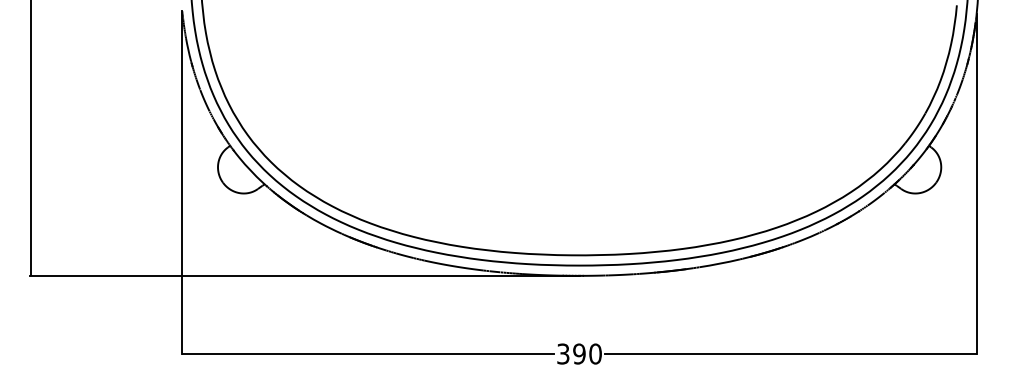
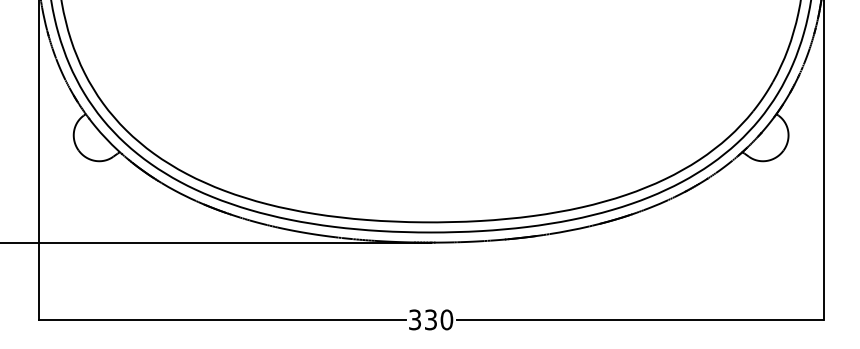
text: (579, 353) -> (431, 319), 390 -> 330

